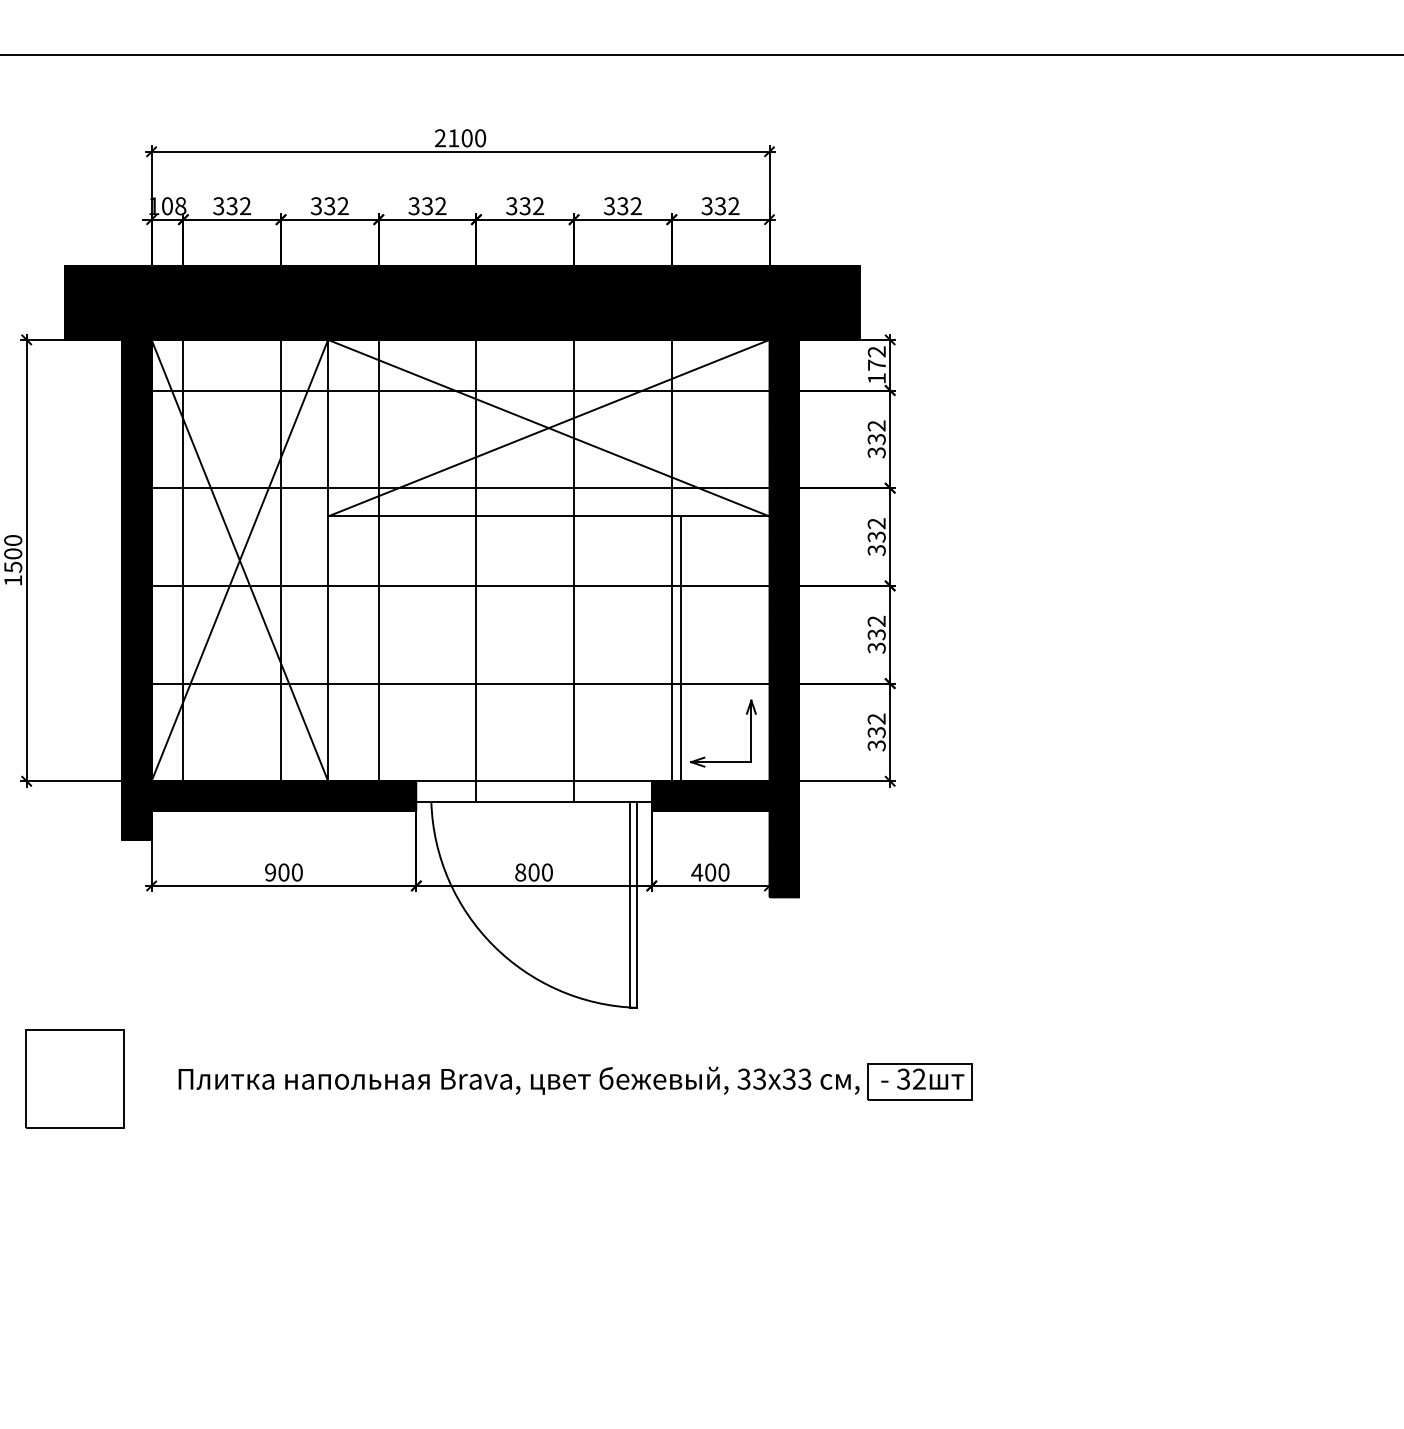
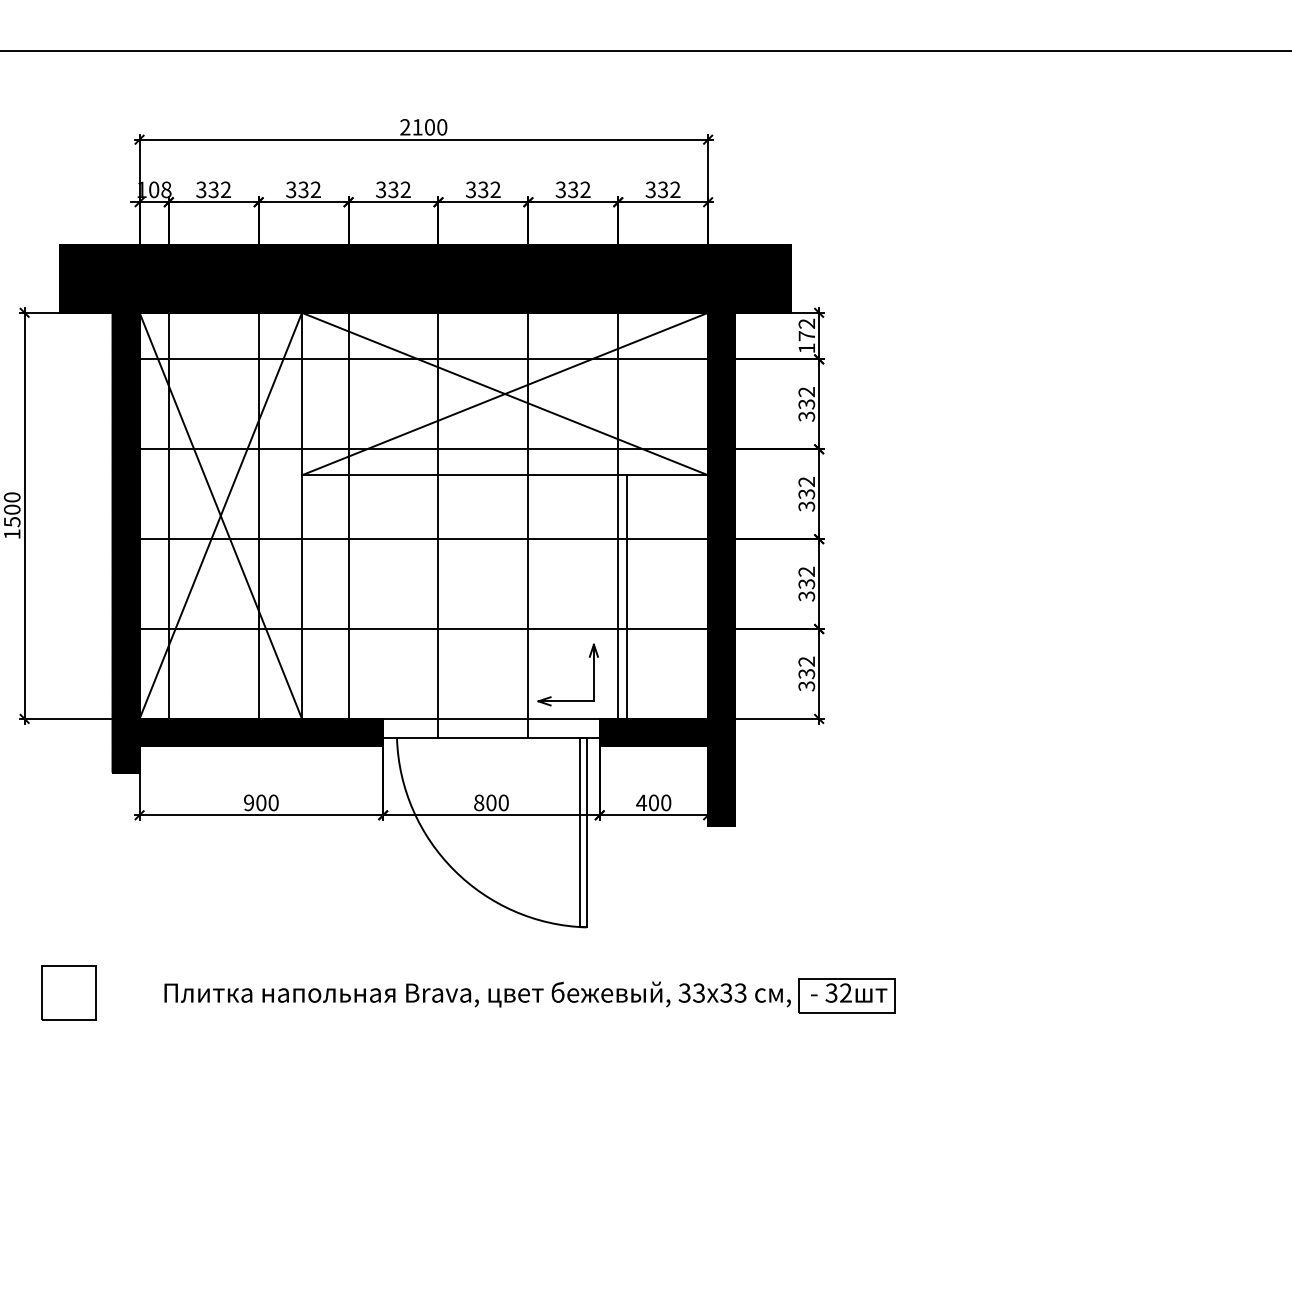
part: (750, 733) -> (593, 674), moved
part: (74, 1078) -> (68, 992), size x0.6

